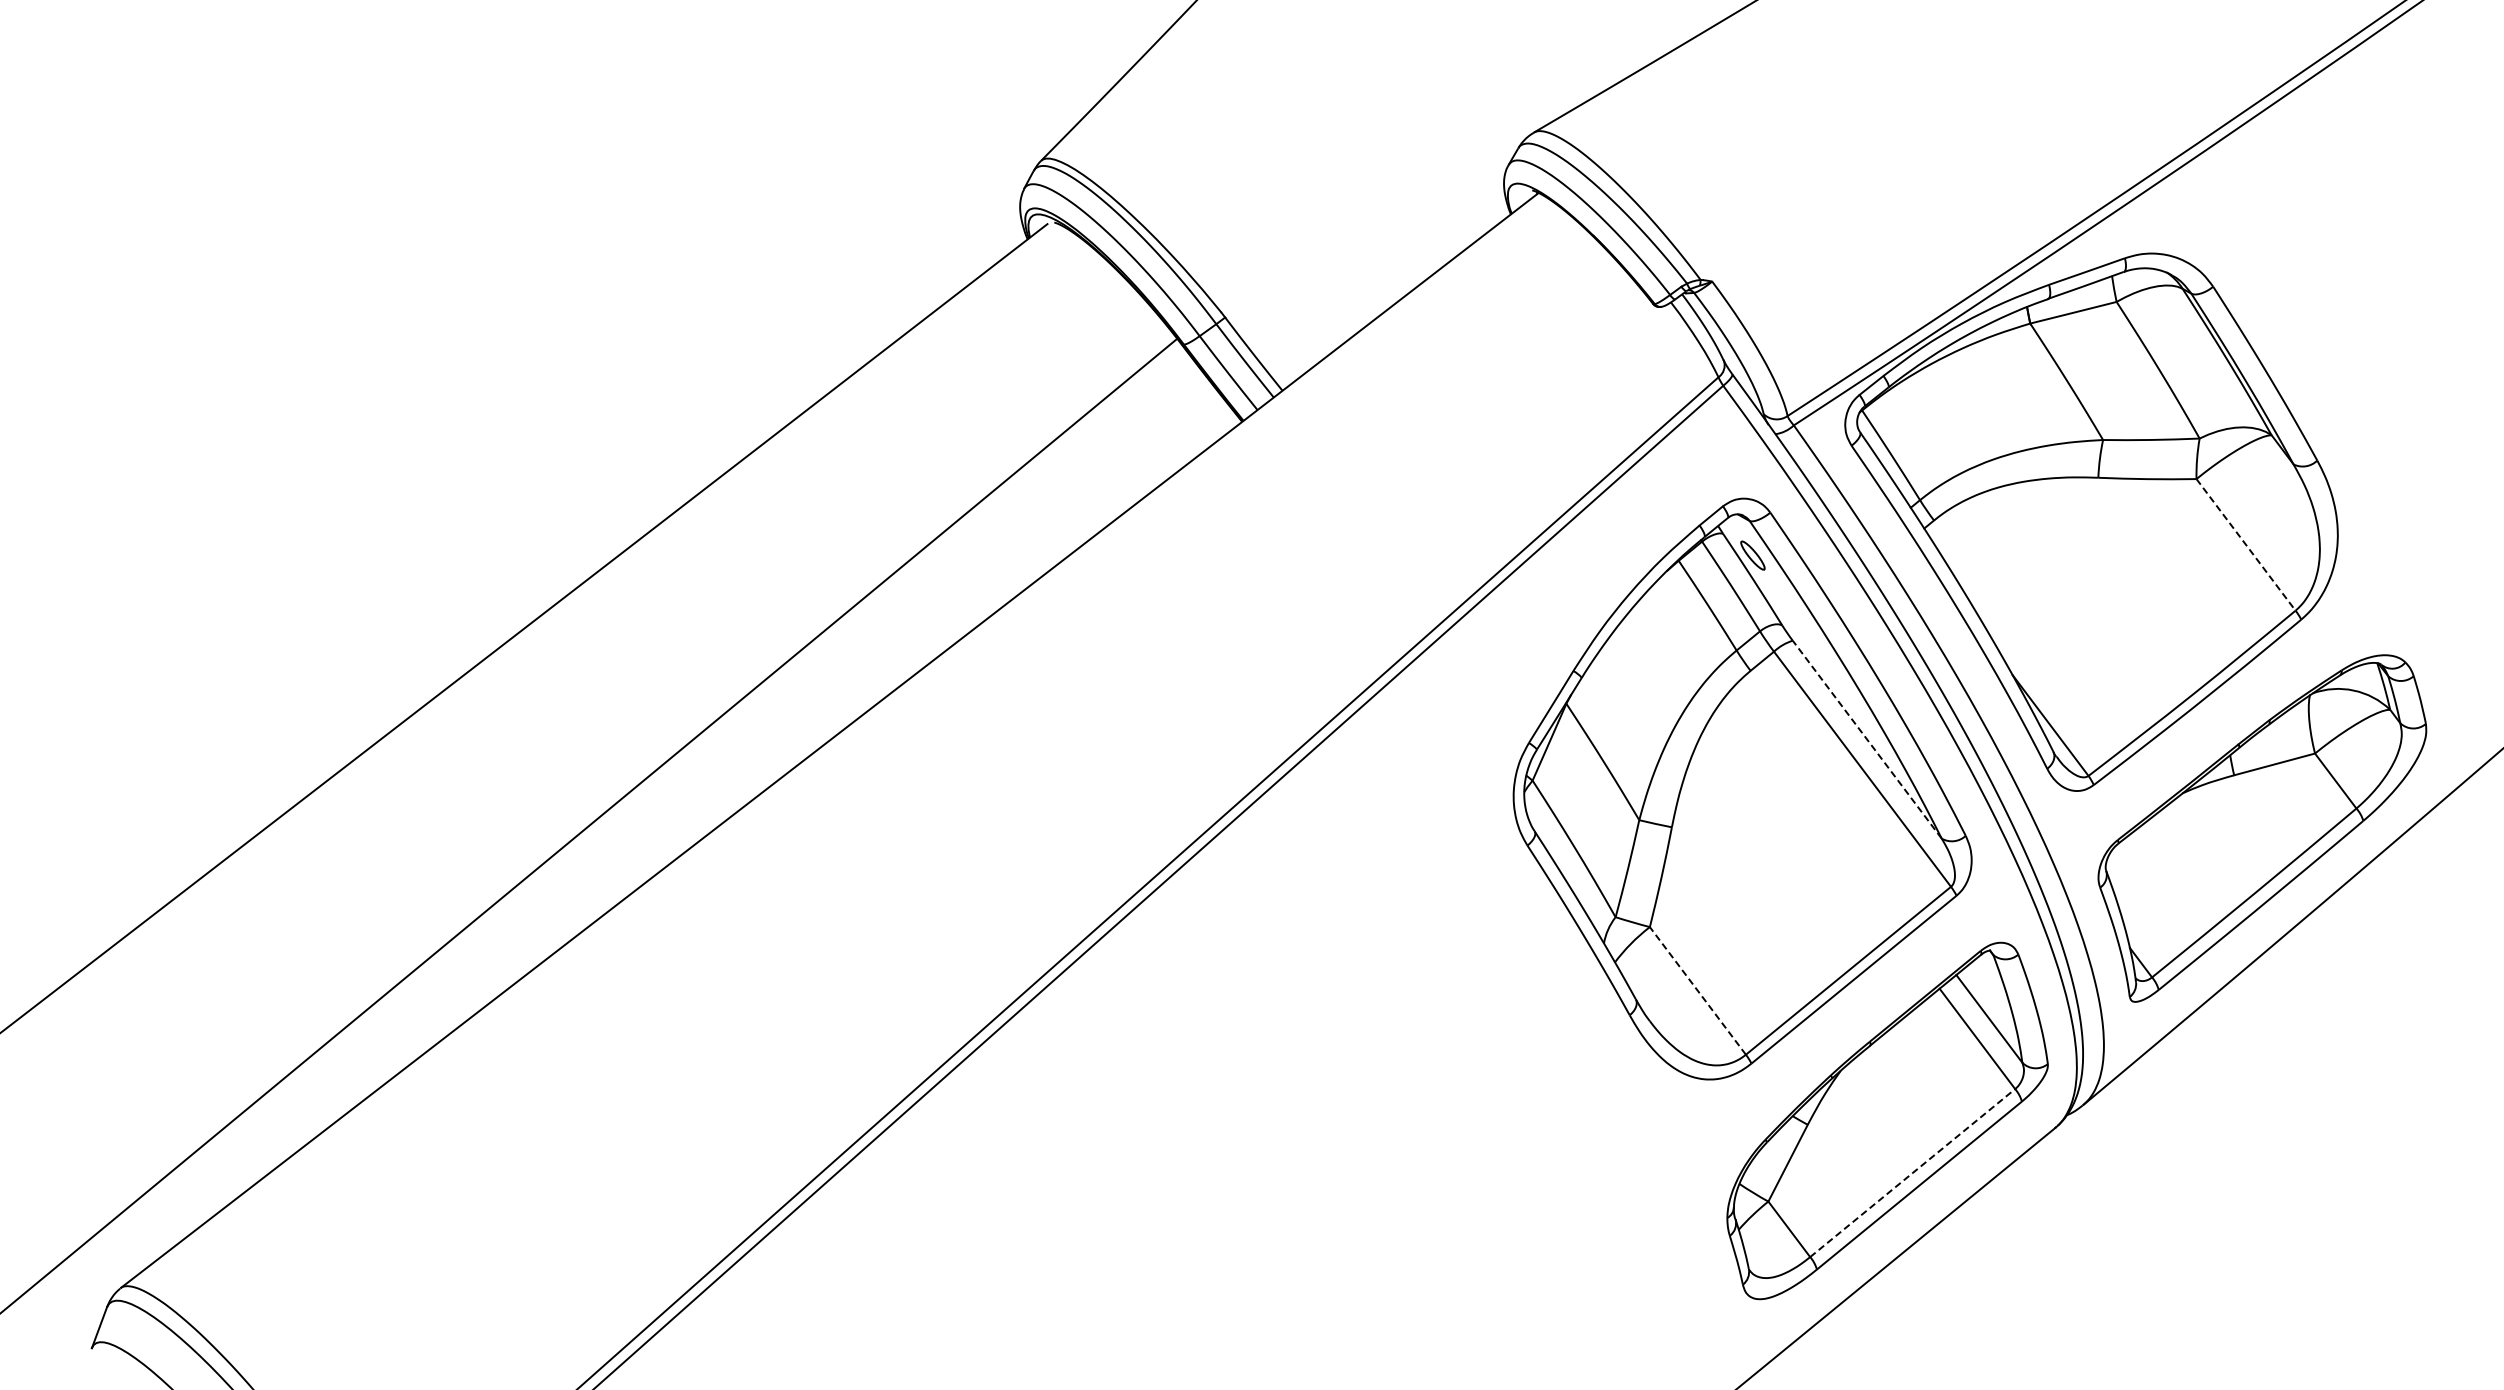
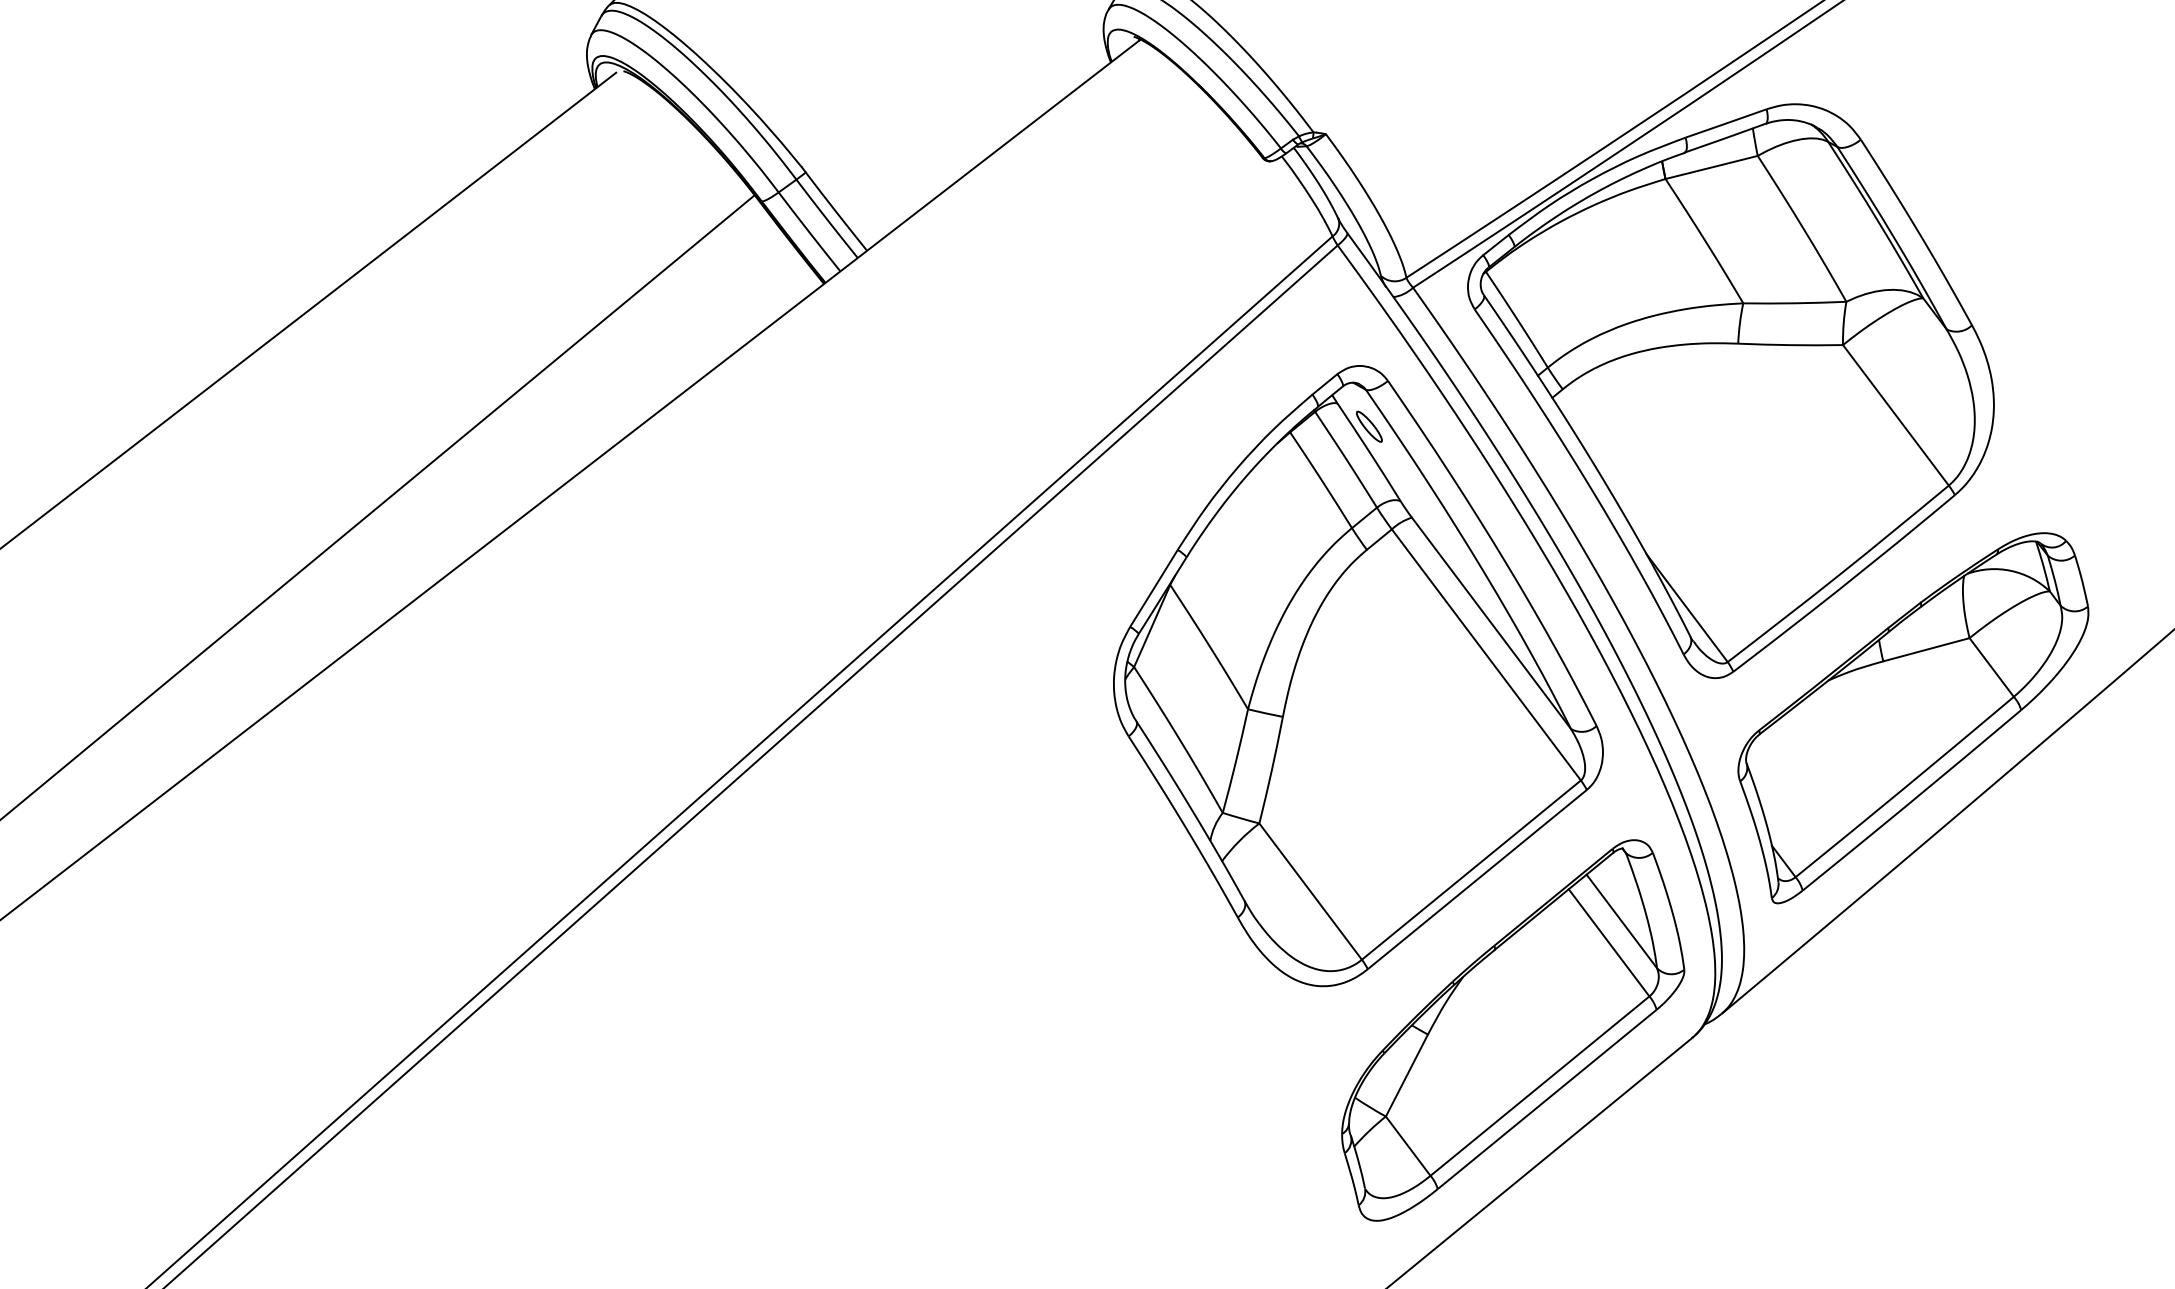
line: (2246, 545) -> (1896, 415), dashed -> solid
line: (1867, 739) -> (1491, 623), dashed -> solid
line: (1697, 990) -> (1310, 891), dashed -> solid
line: (1912, 1173) -> (1539, 1086), dashed -> solid

